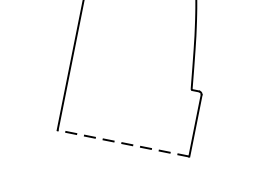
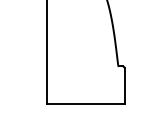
line: (122, 143) -> (85, 104), dashed -> solid

